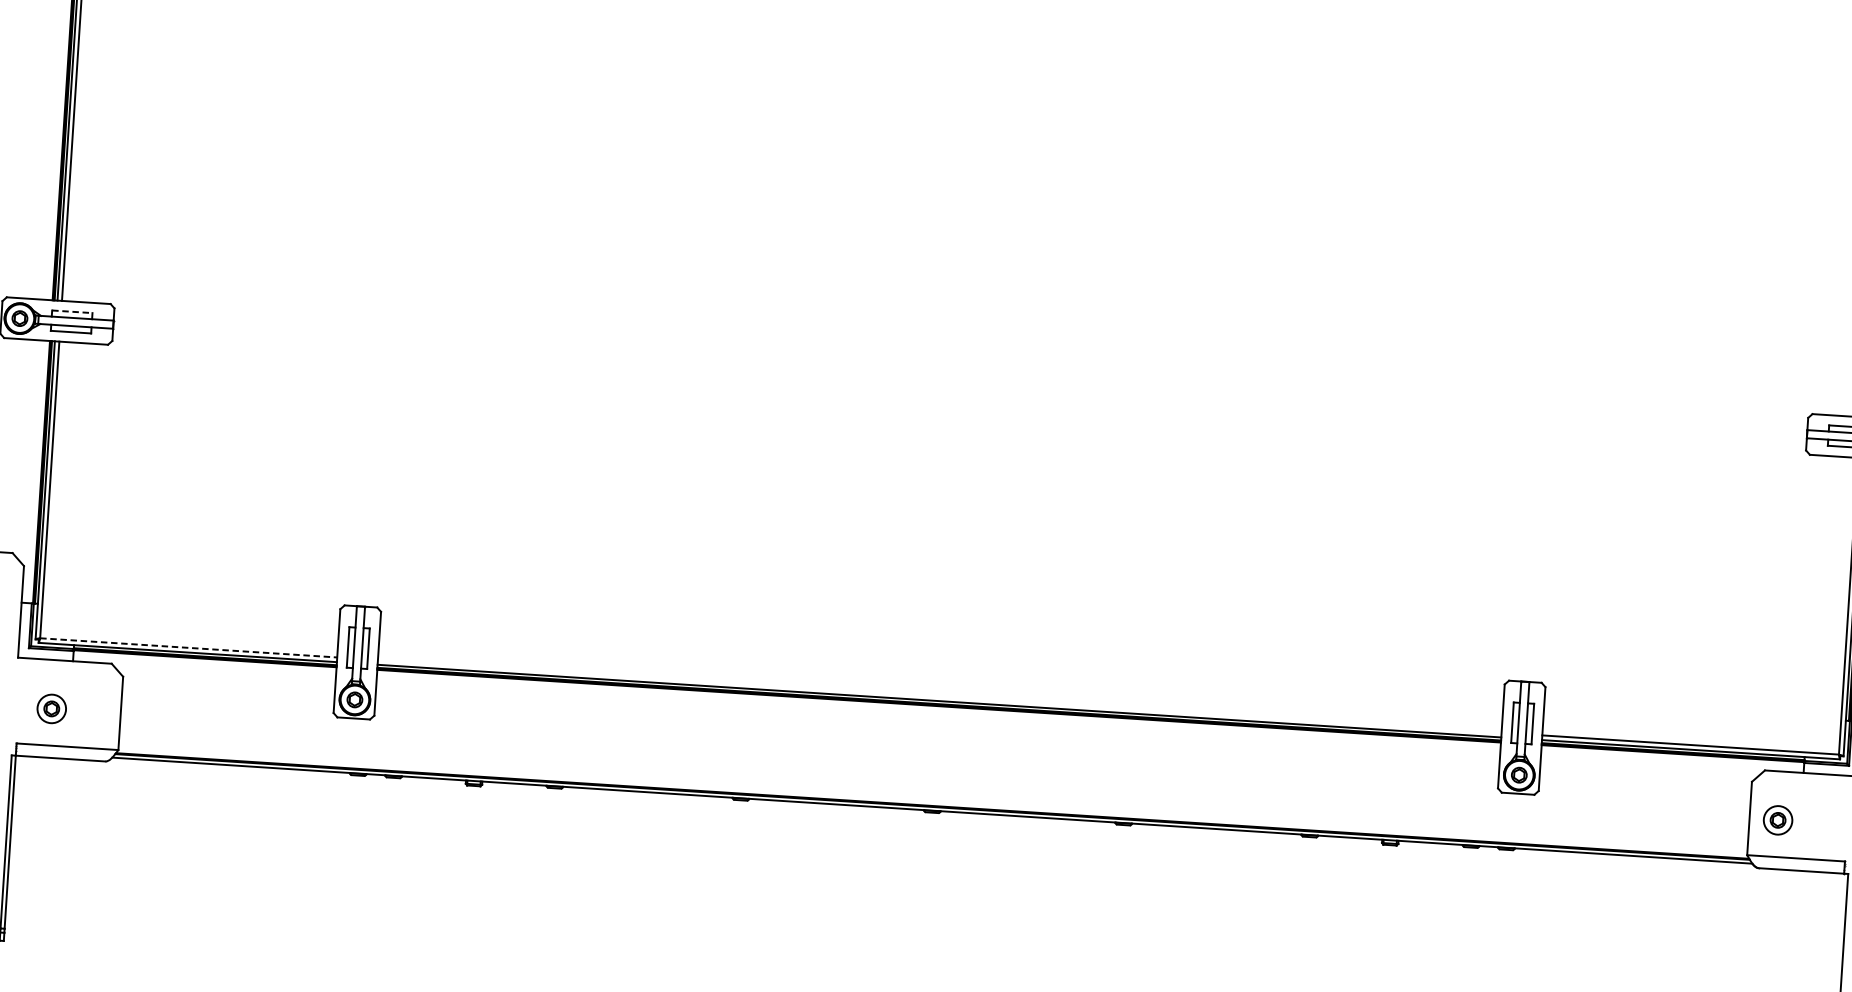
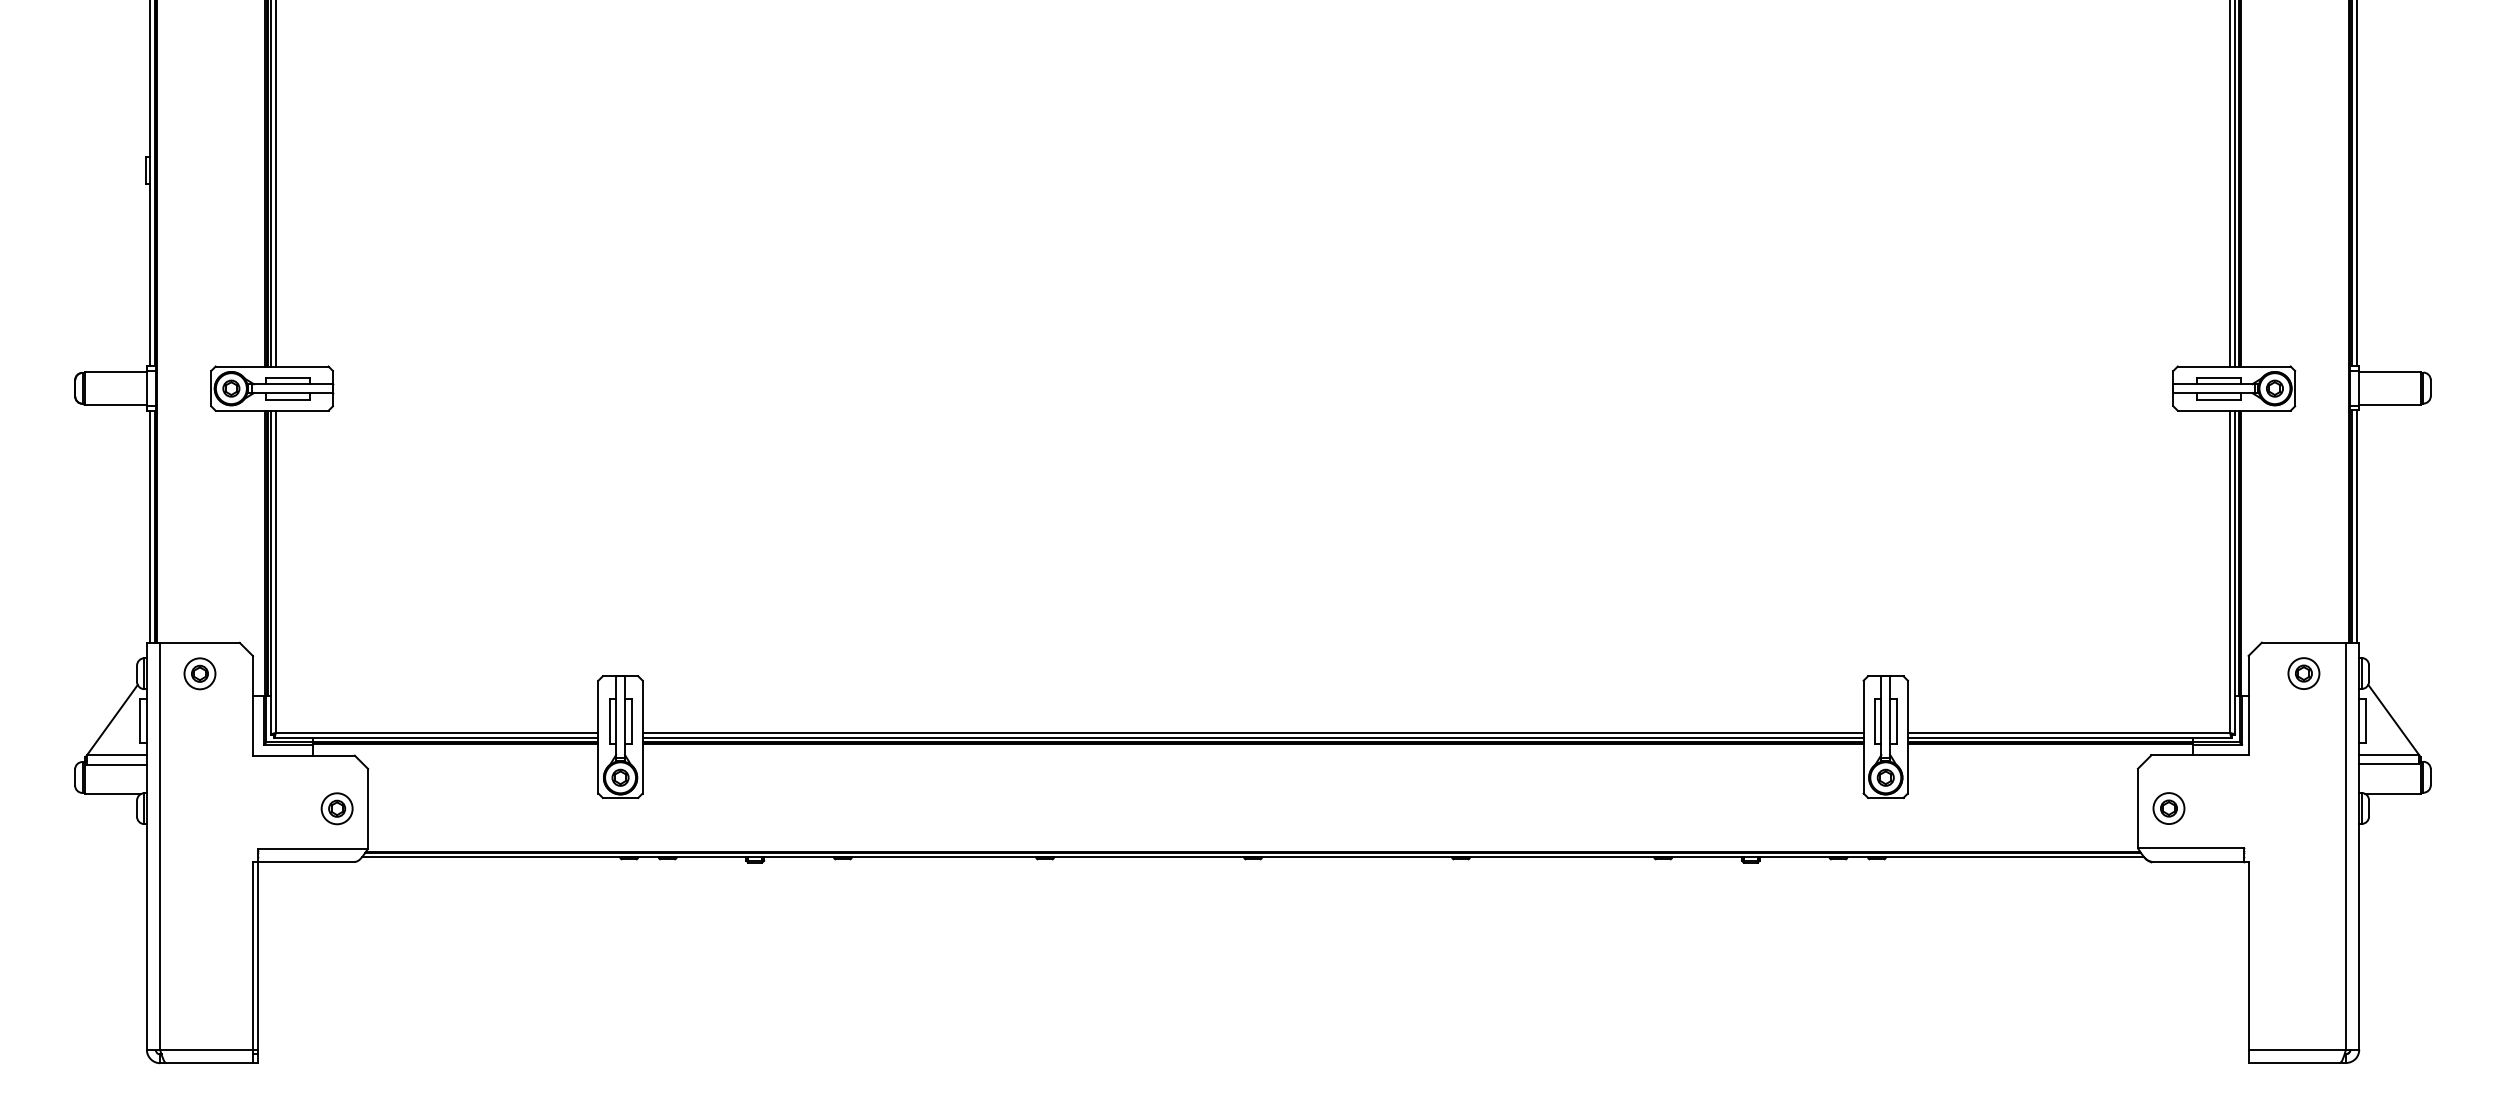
line: (72, 311) -> (287, 377), dashed -> solid
line: (189, 648) -> (437, 733), dashed -> solid
line: (939, 696) -> (1252, 733), added
part: (51, 708) -> (336, 808), moved

